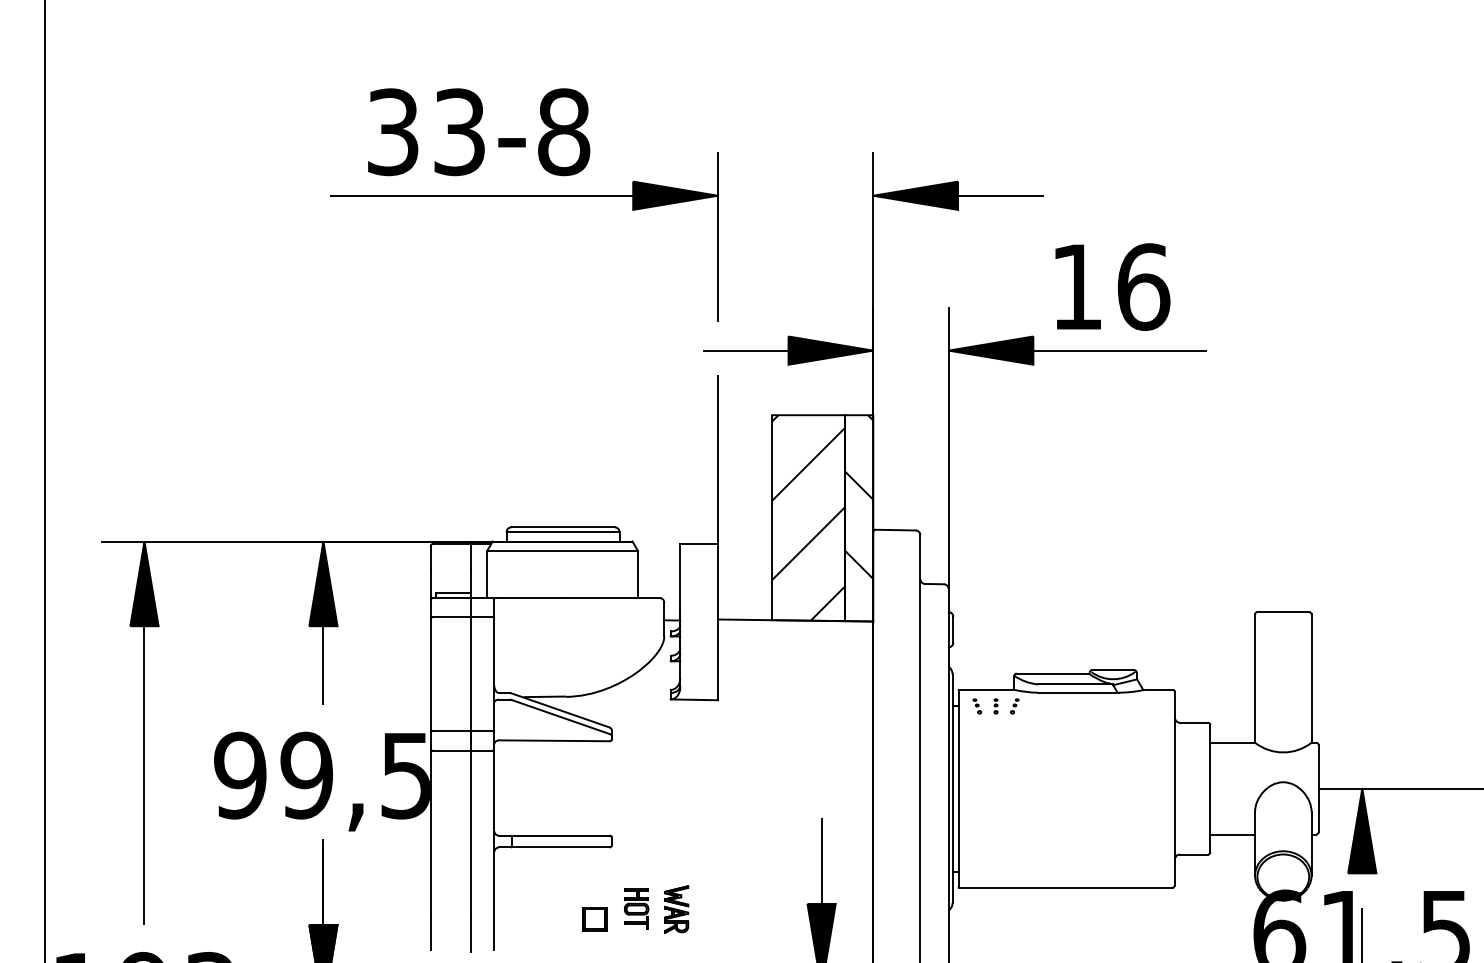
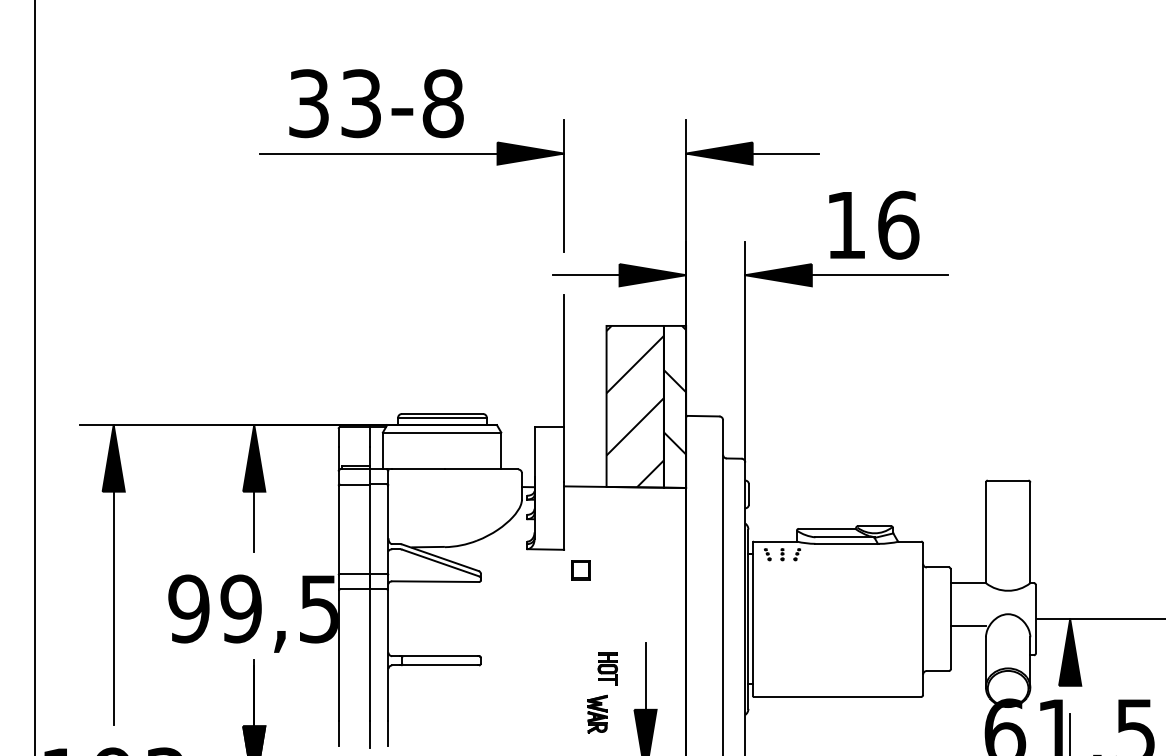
line: (1232, 834) -> (968, 626), moved
part: (636, 908) -> (607, 668), moved
part: (676, 909) -> (597, 714), moved
part: (594, 919) -> (580, 570), moved

